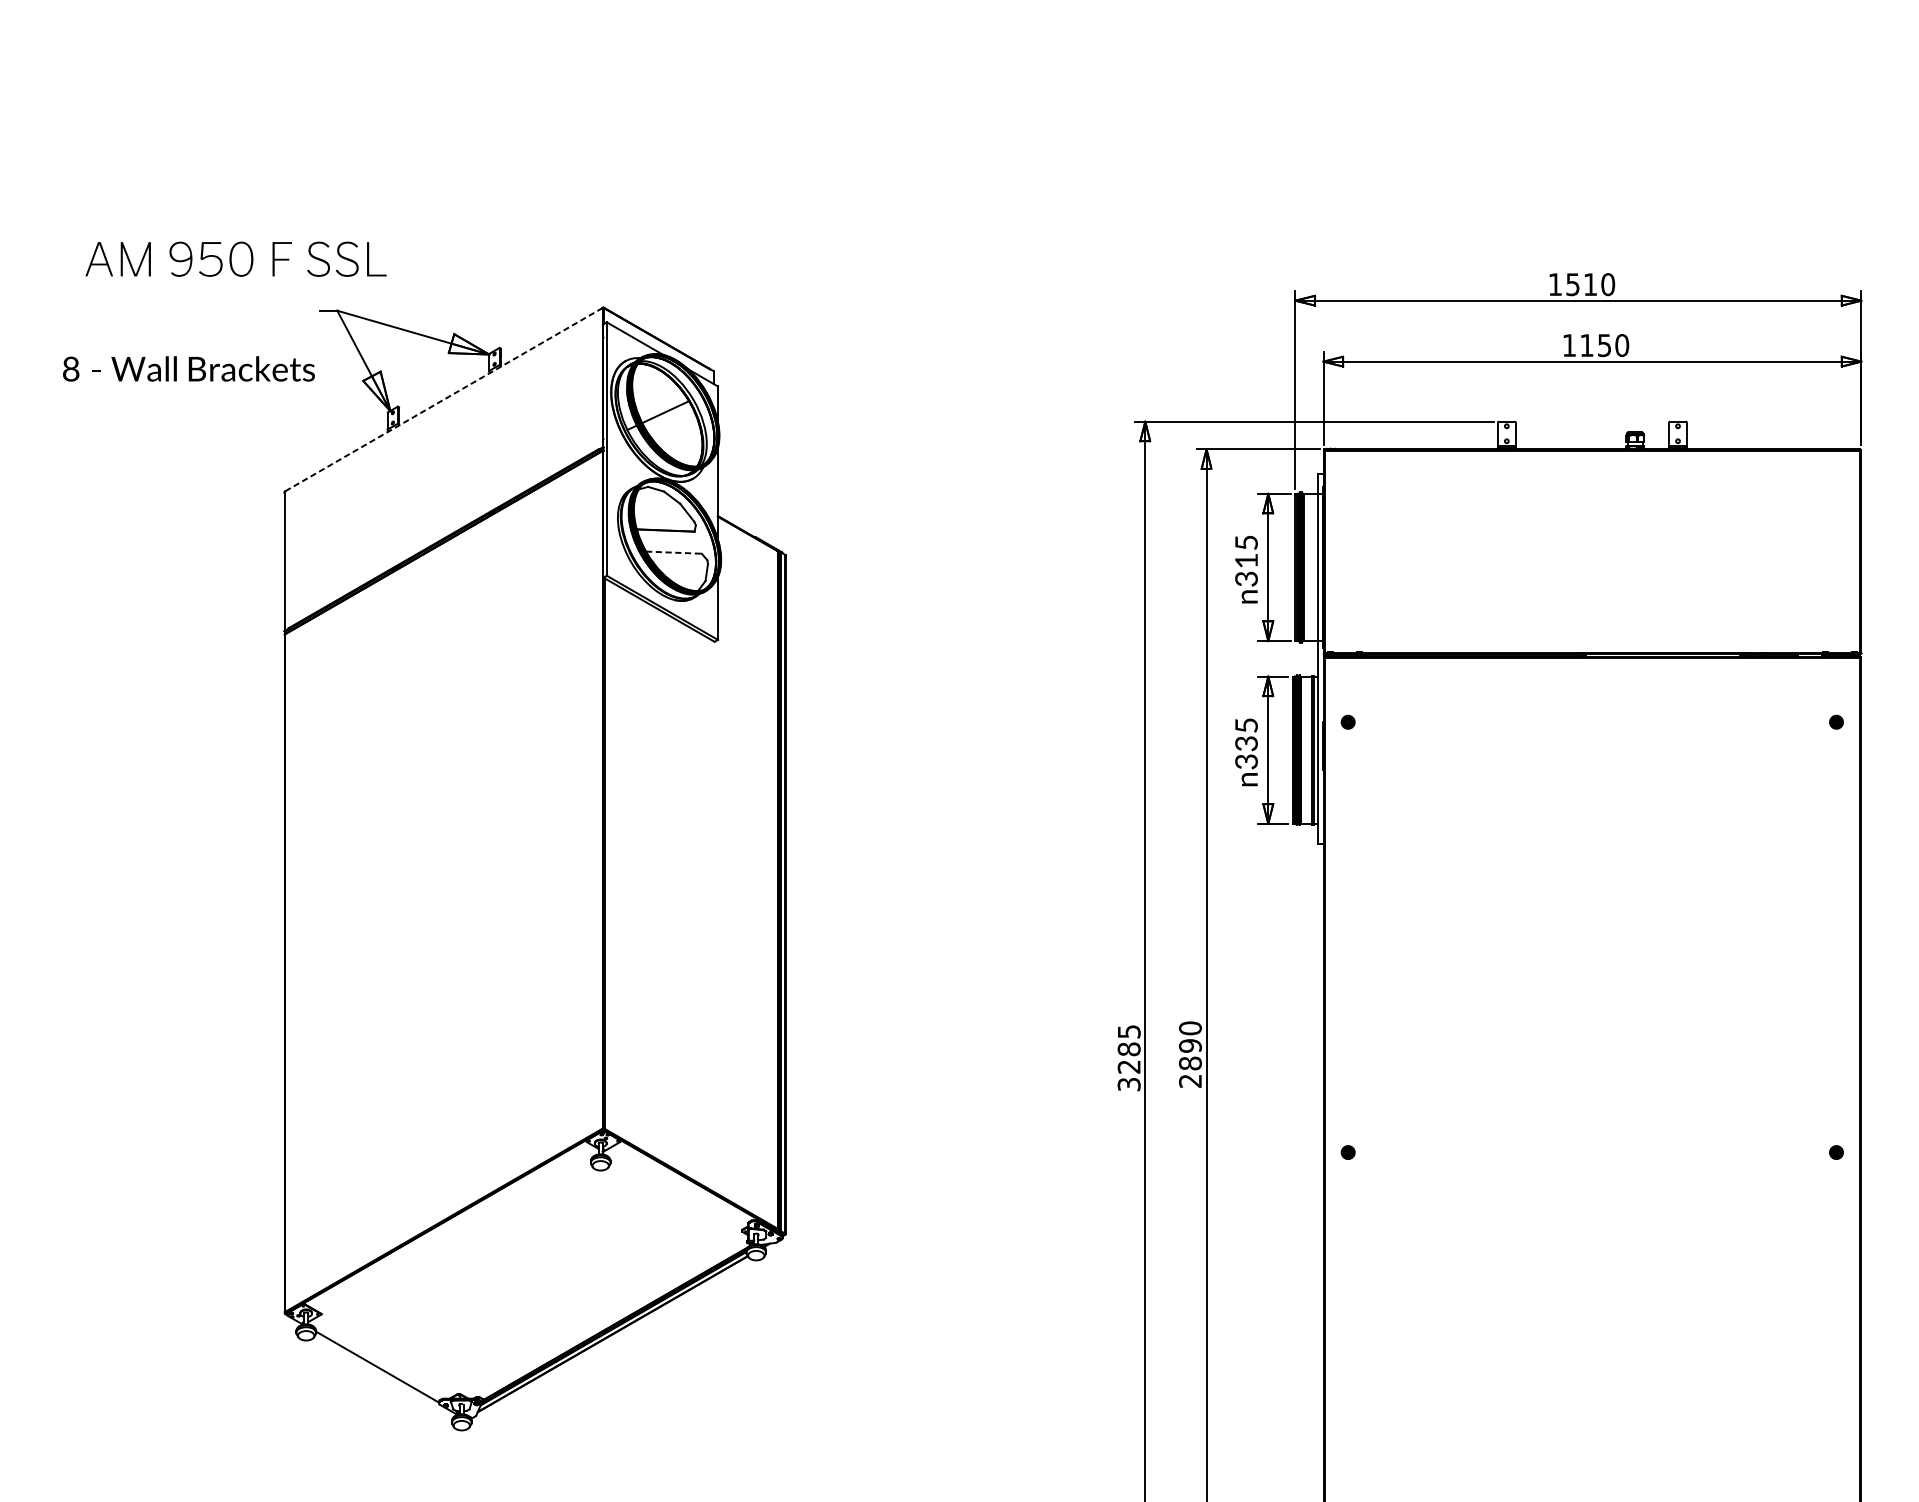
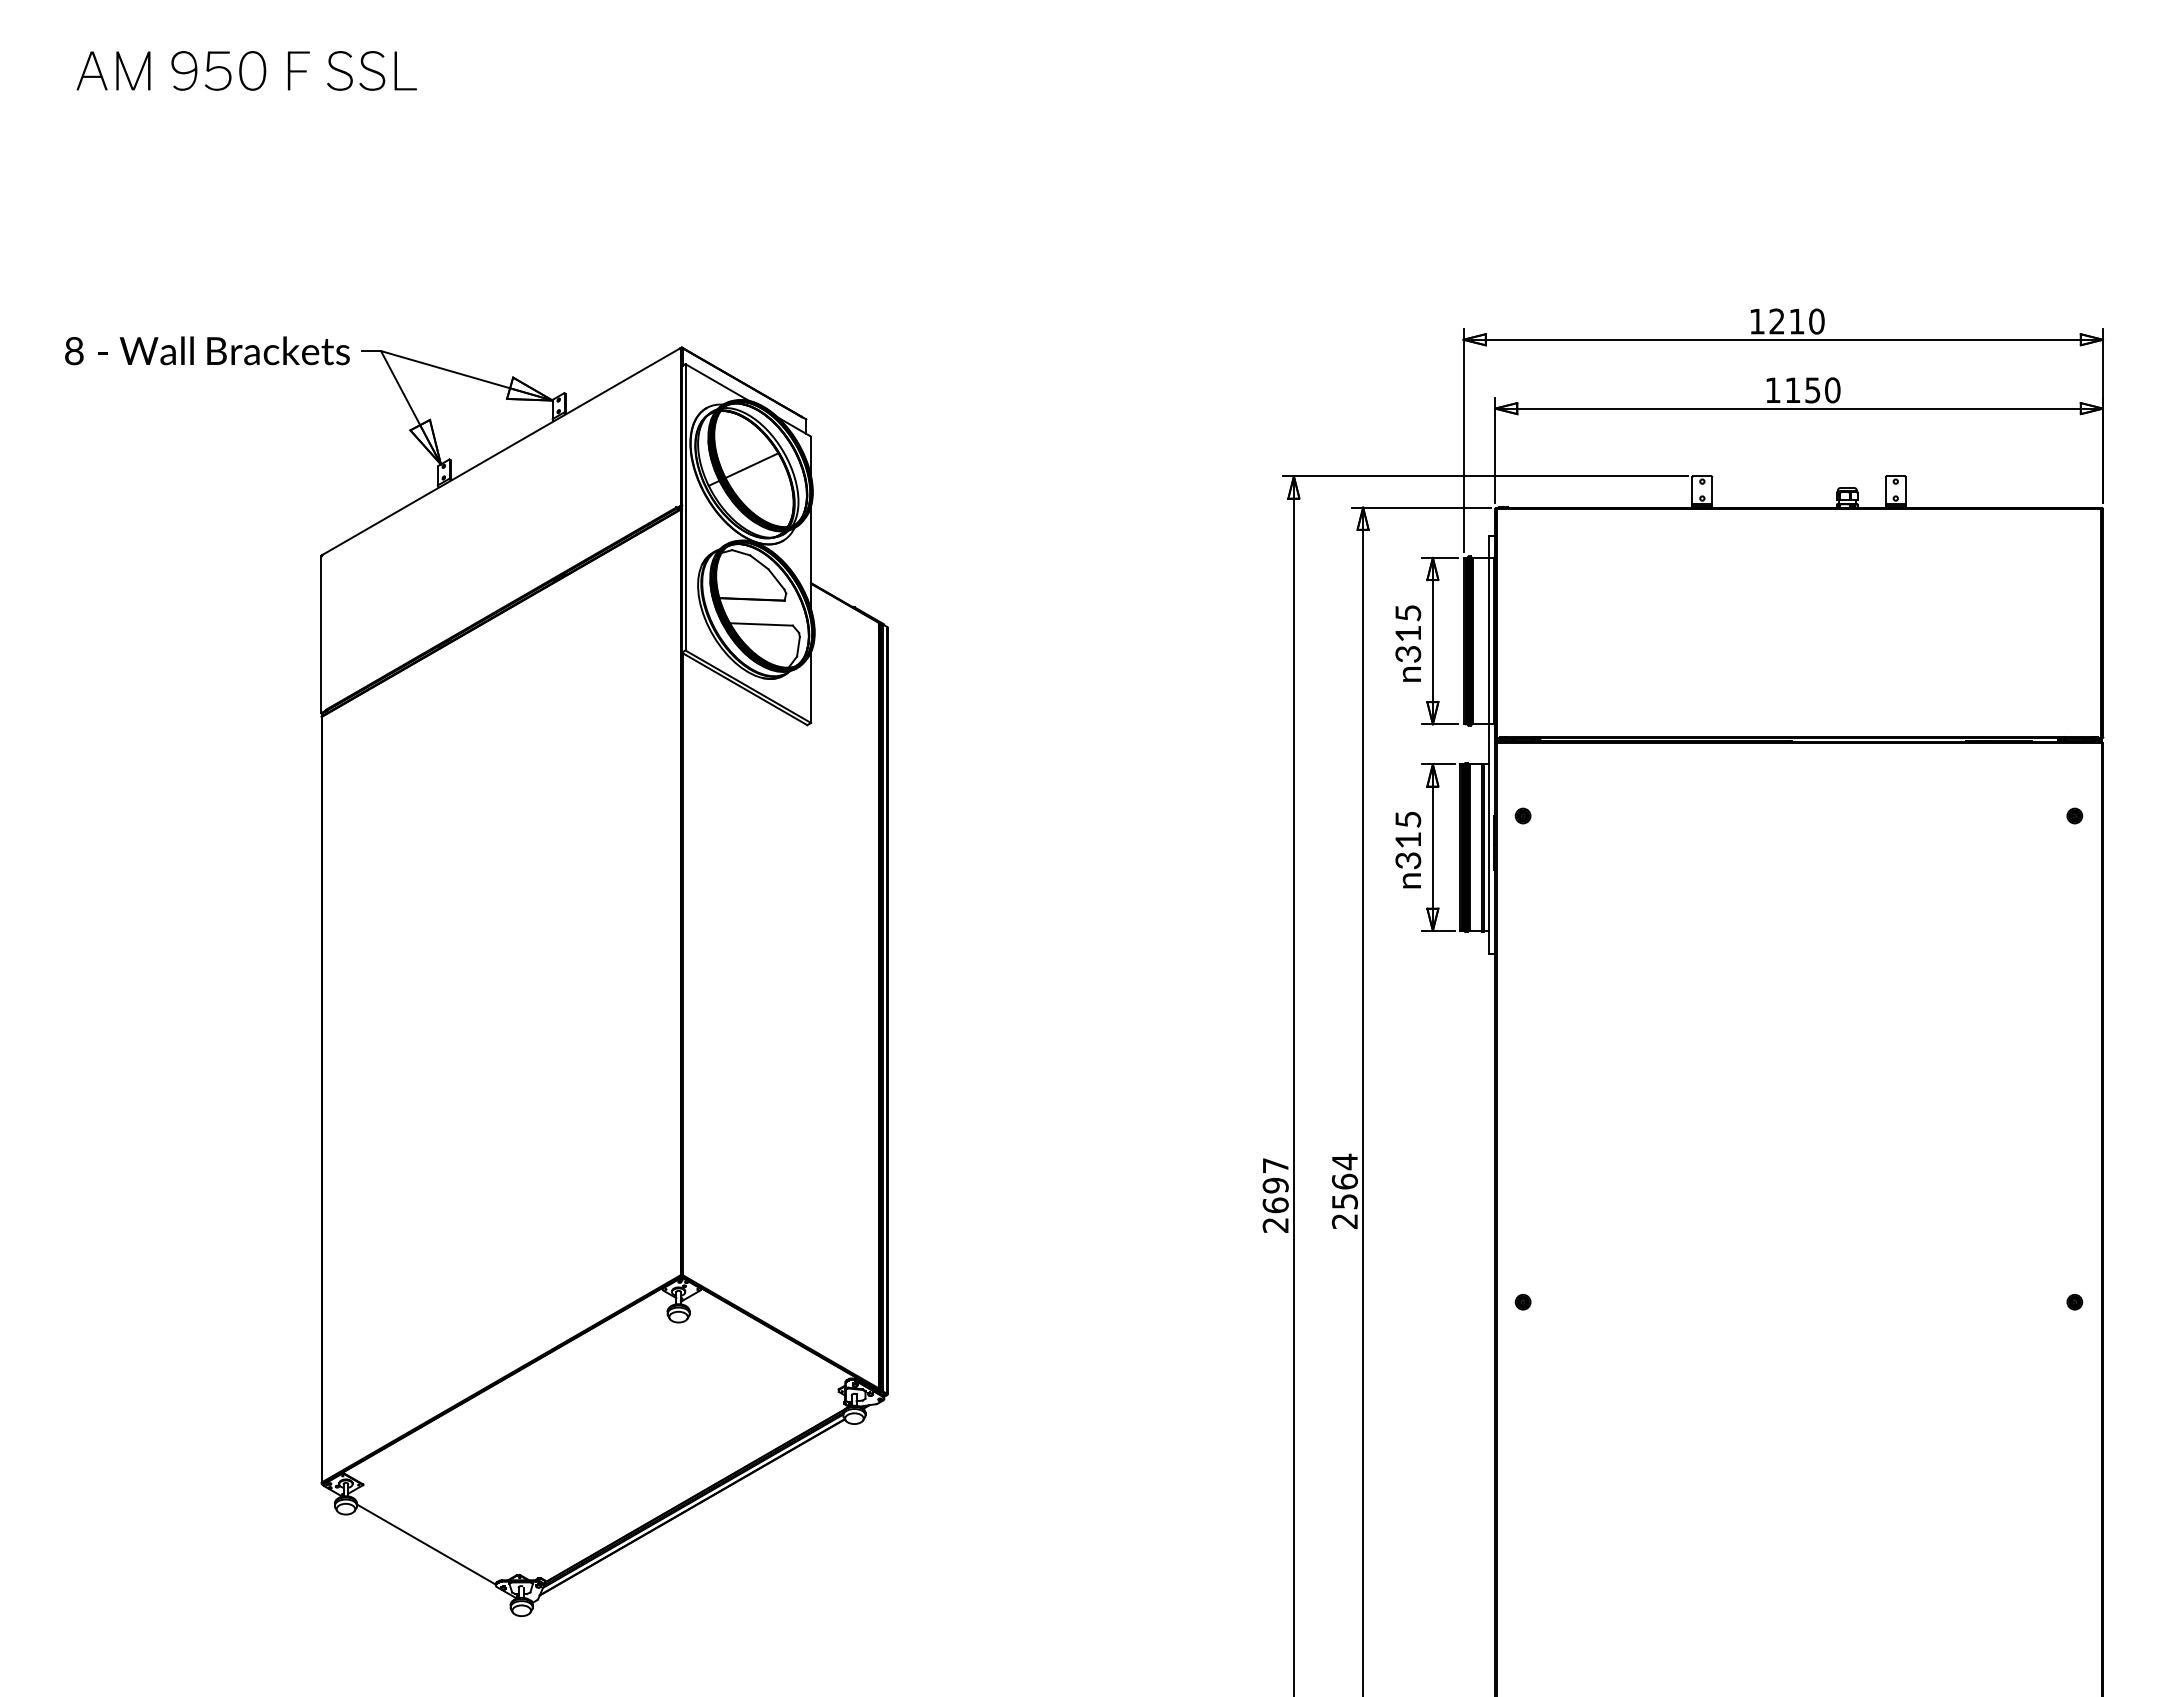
text: (235, 258) -> (246, 70), moved
text: (1572, 284) -> (1776, 321), 1510 -> 1210
text: (189, 368) -> (207, 350), moved
line: (443, 399) -> (501, 451), dashed -> solid
line: (674, 552) -> (761, 624), dashed -> solid
text: (1246, 743) -> (1408, 840), 335 -> 315
text: (1190, 1045) -> (1344, 1181), 2890 -> 2564
text: (1128, 1058) -> (1275, 1195), 3285 -> 2697

